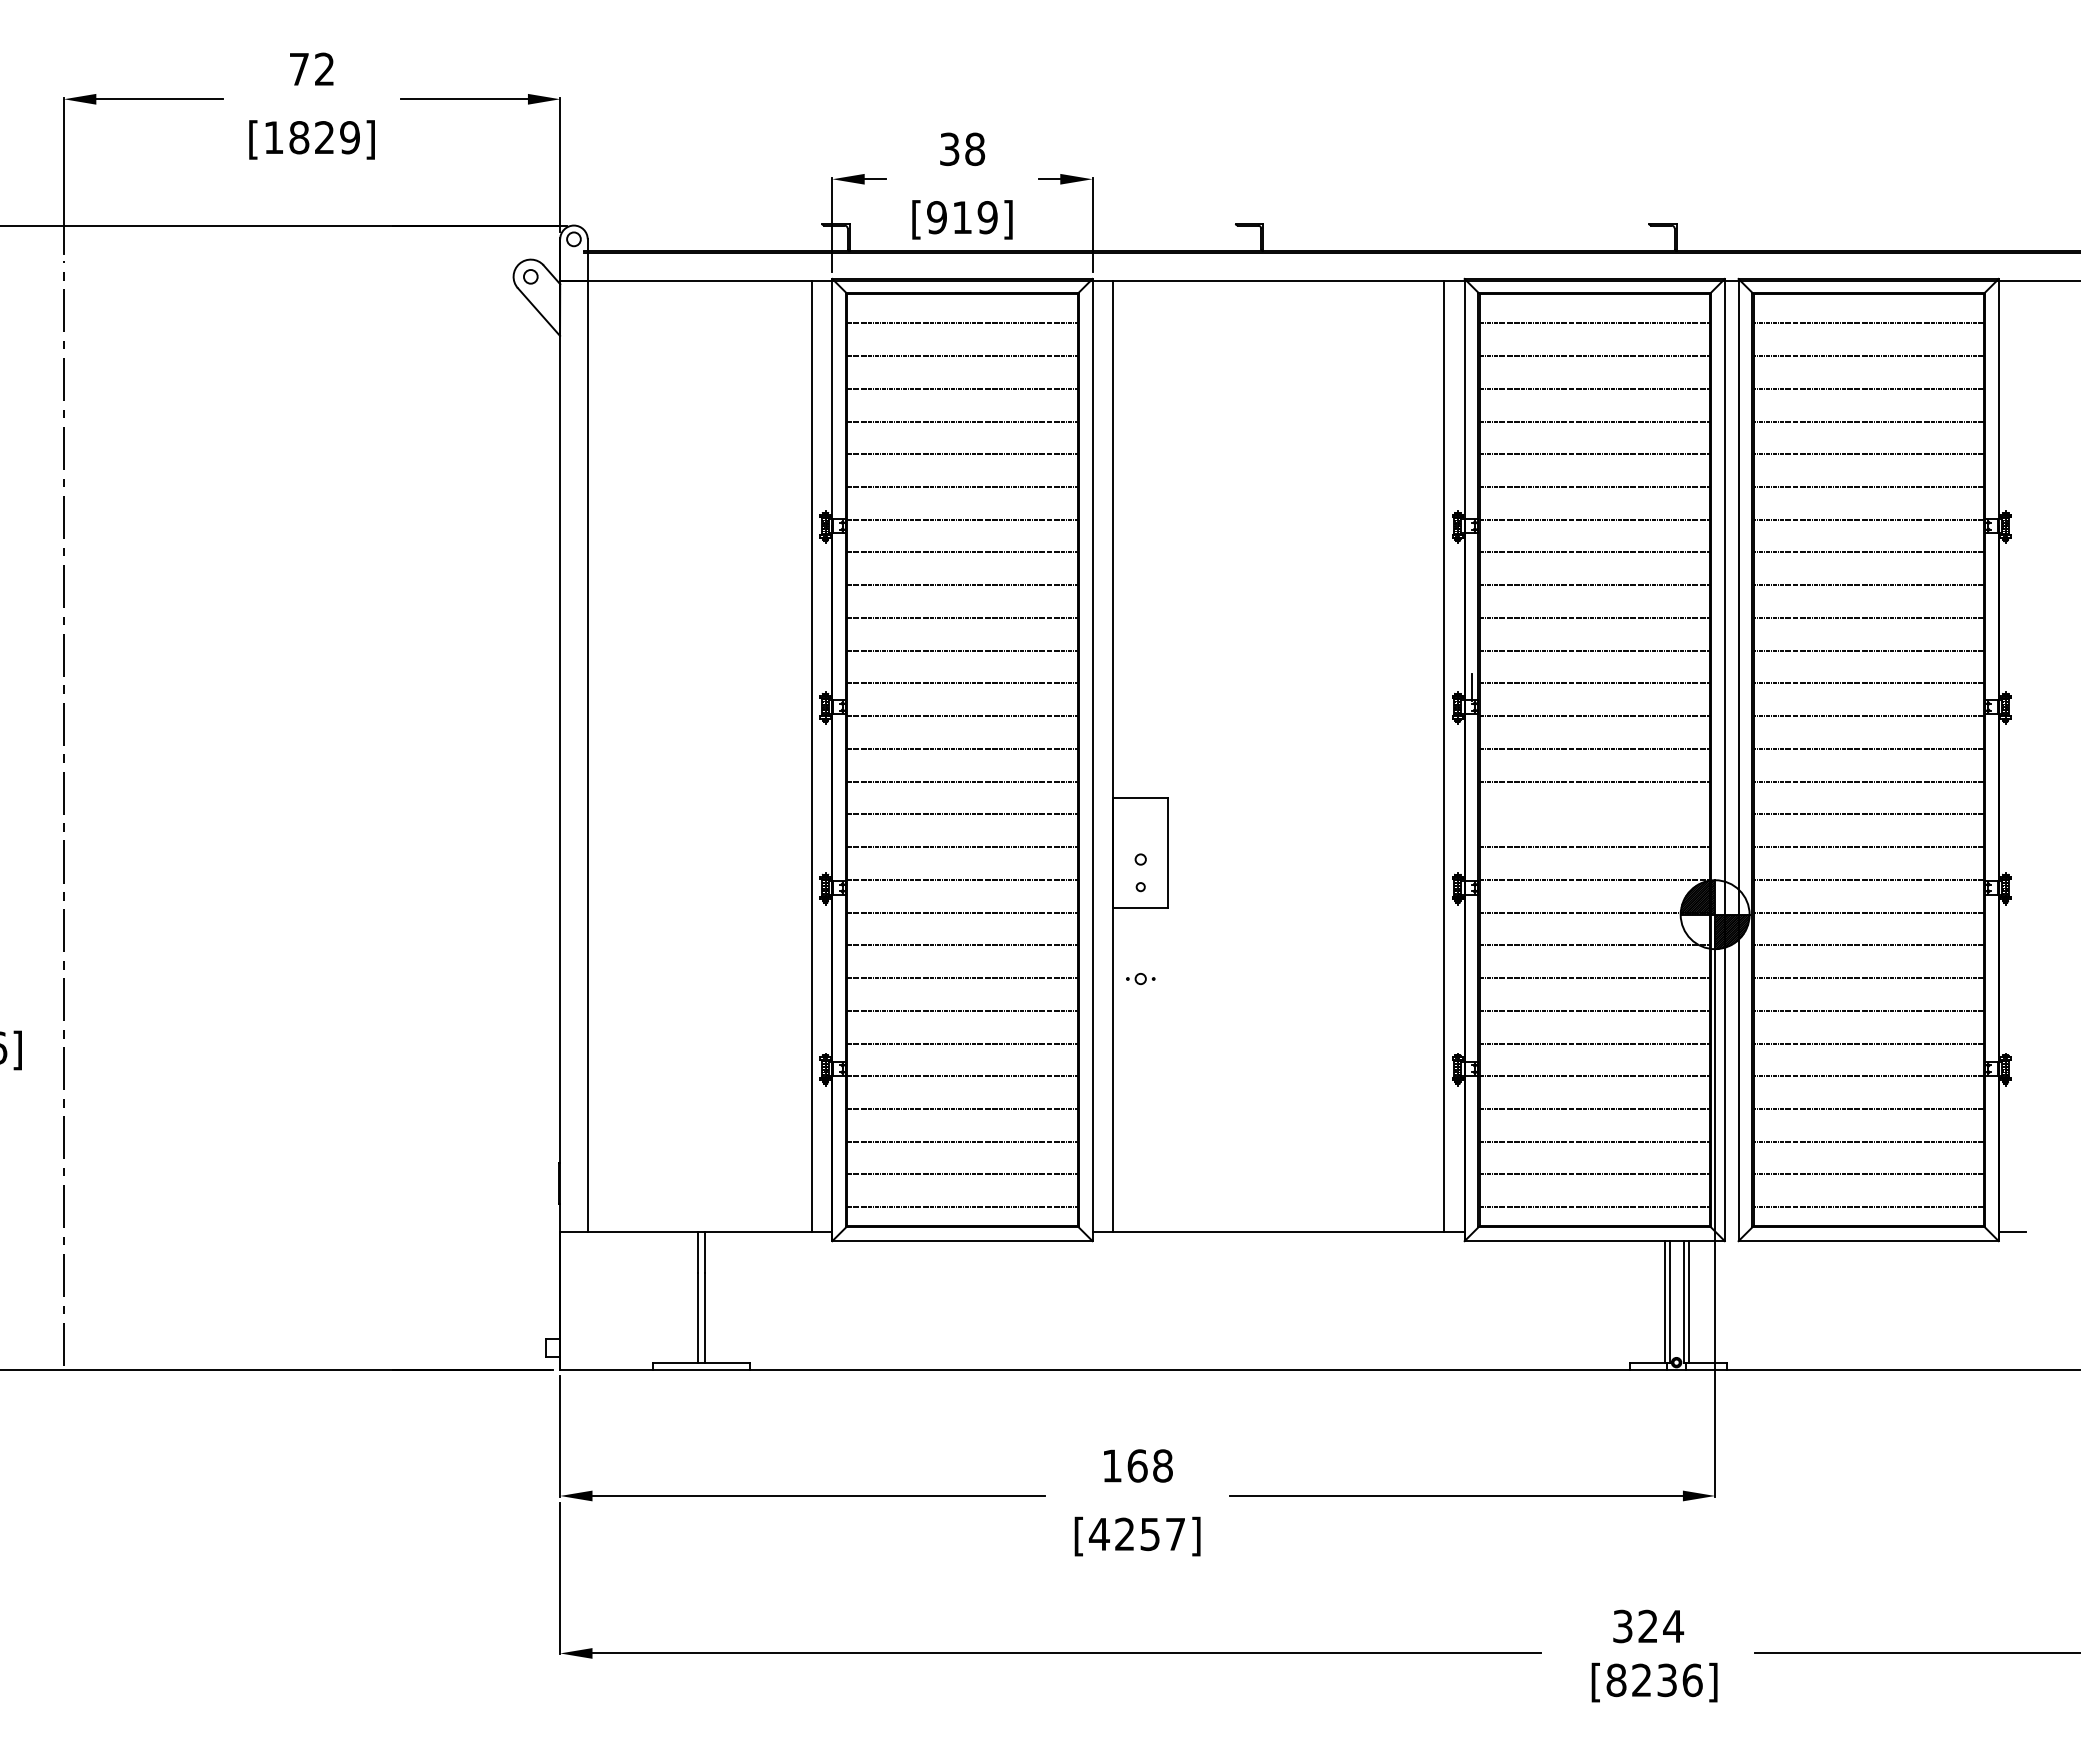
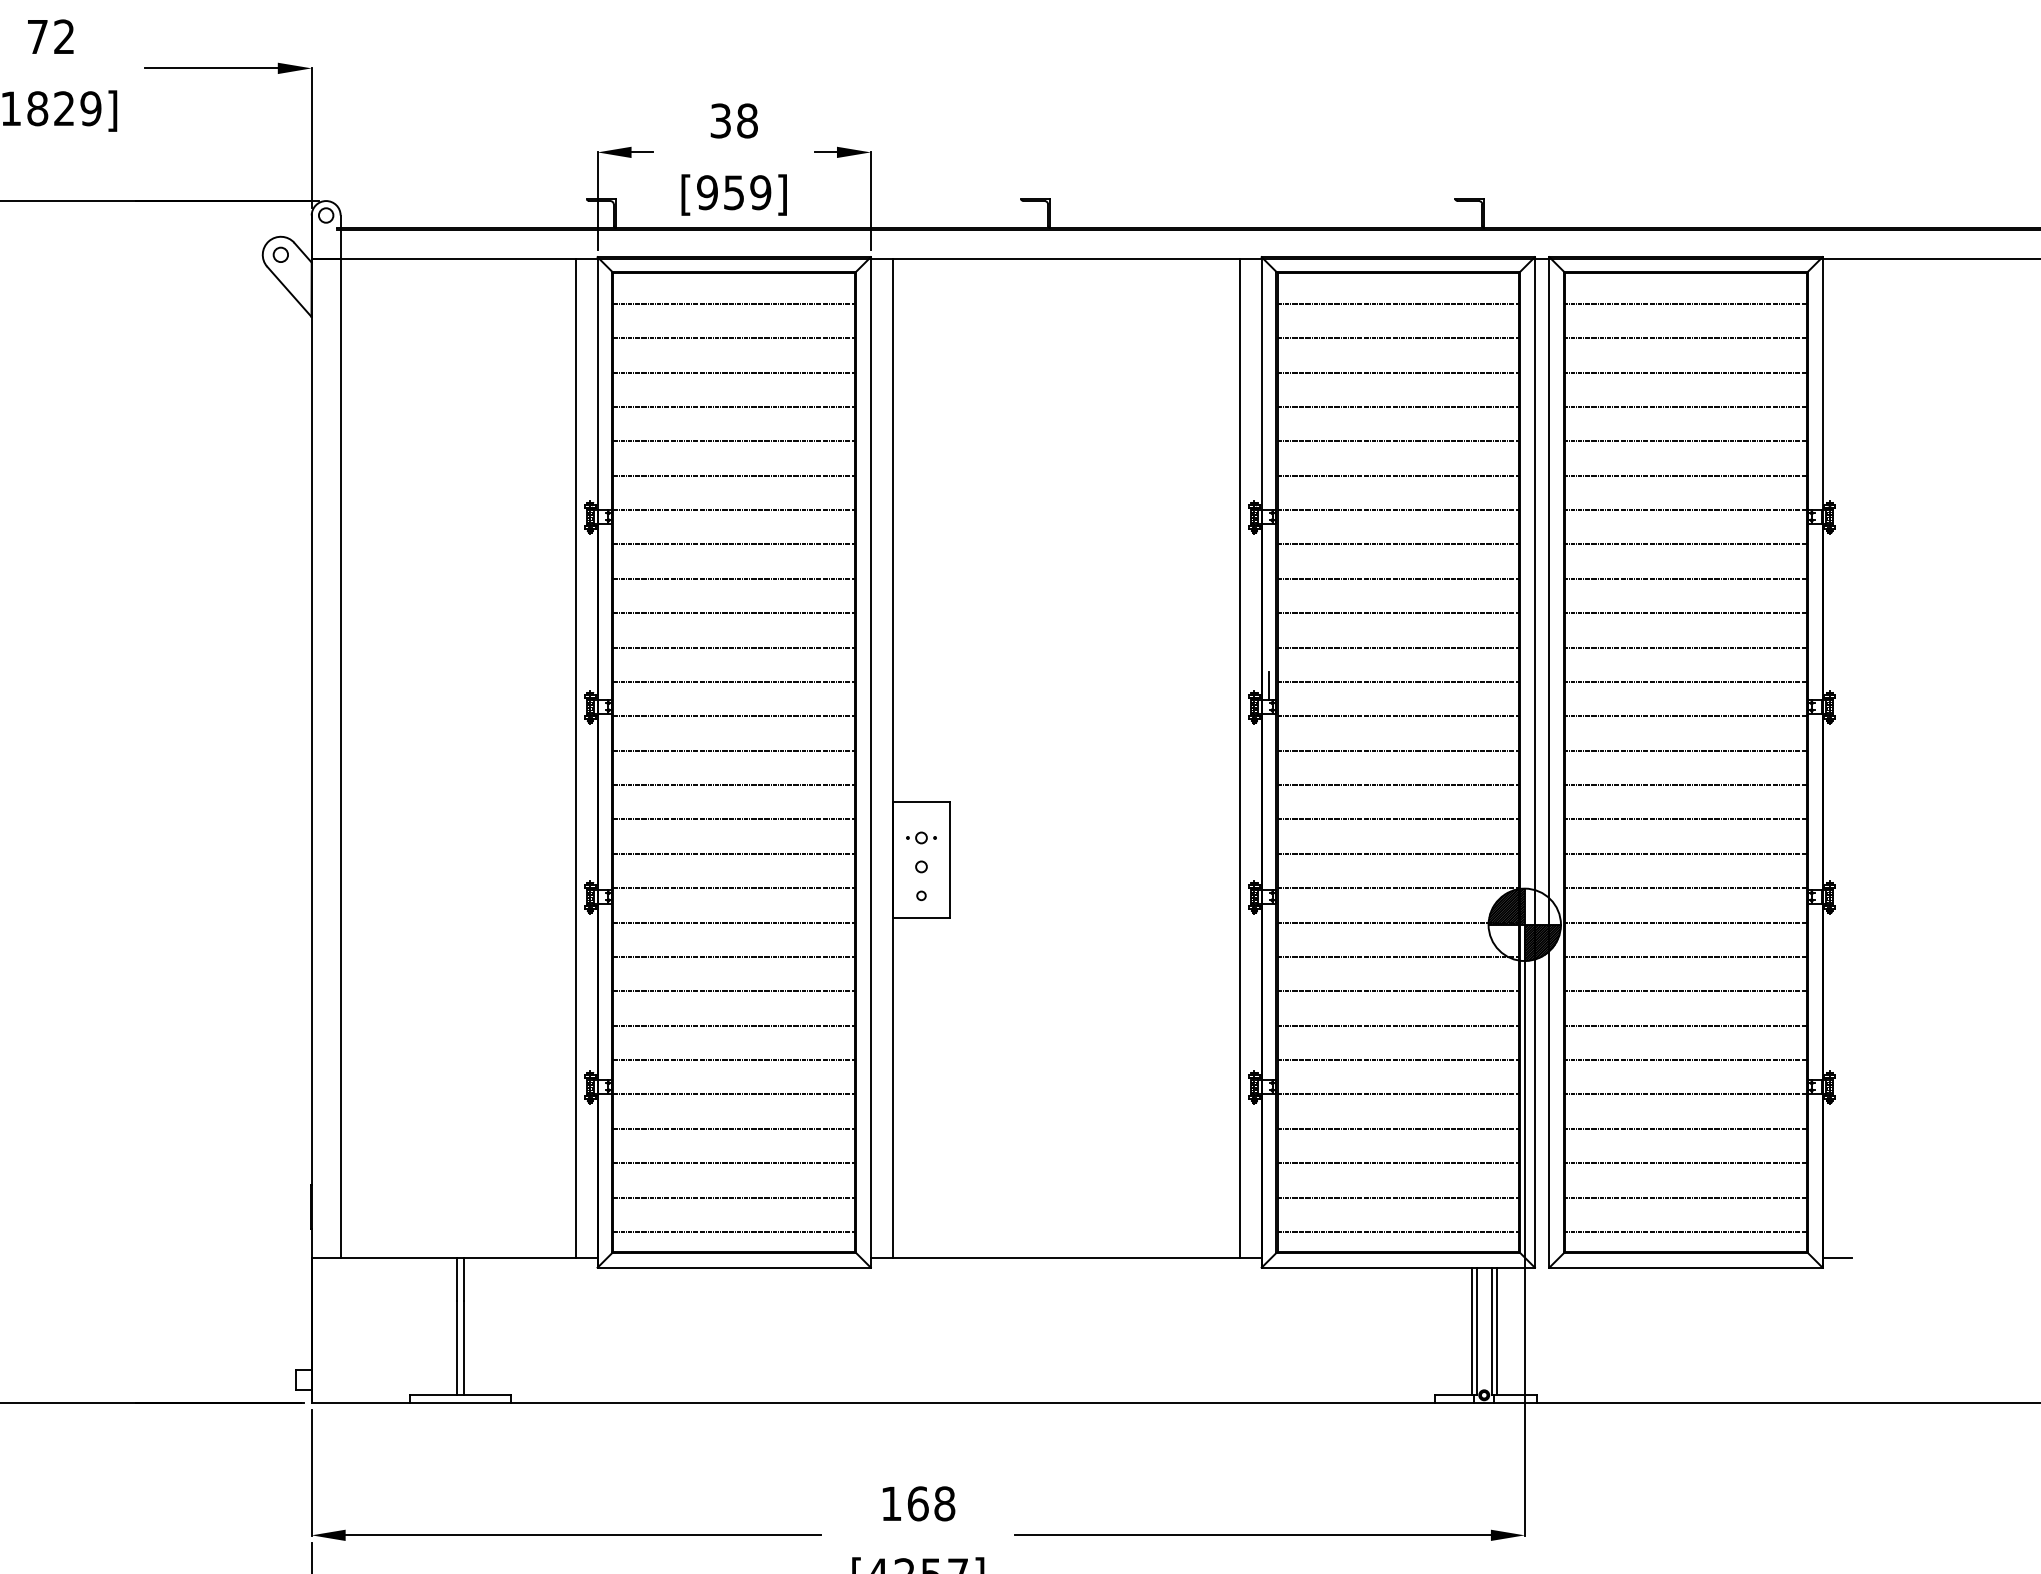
text: (961, 217) -> (733, 192), [919] -> [959]
line: (1594, 814) -> (1398, 819), added
part: (1140, 978) -> (921, 837), moved

